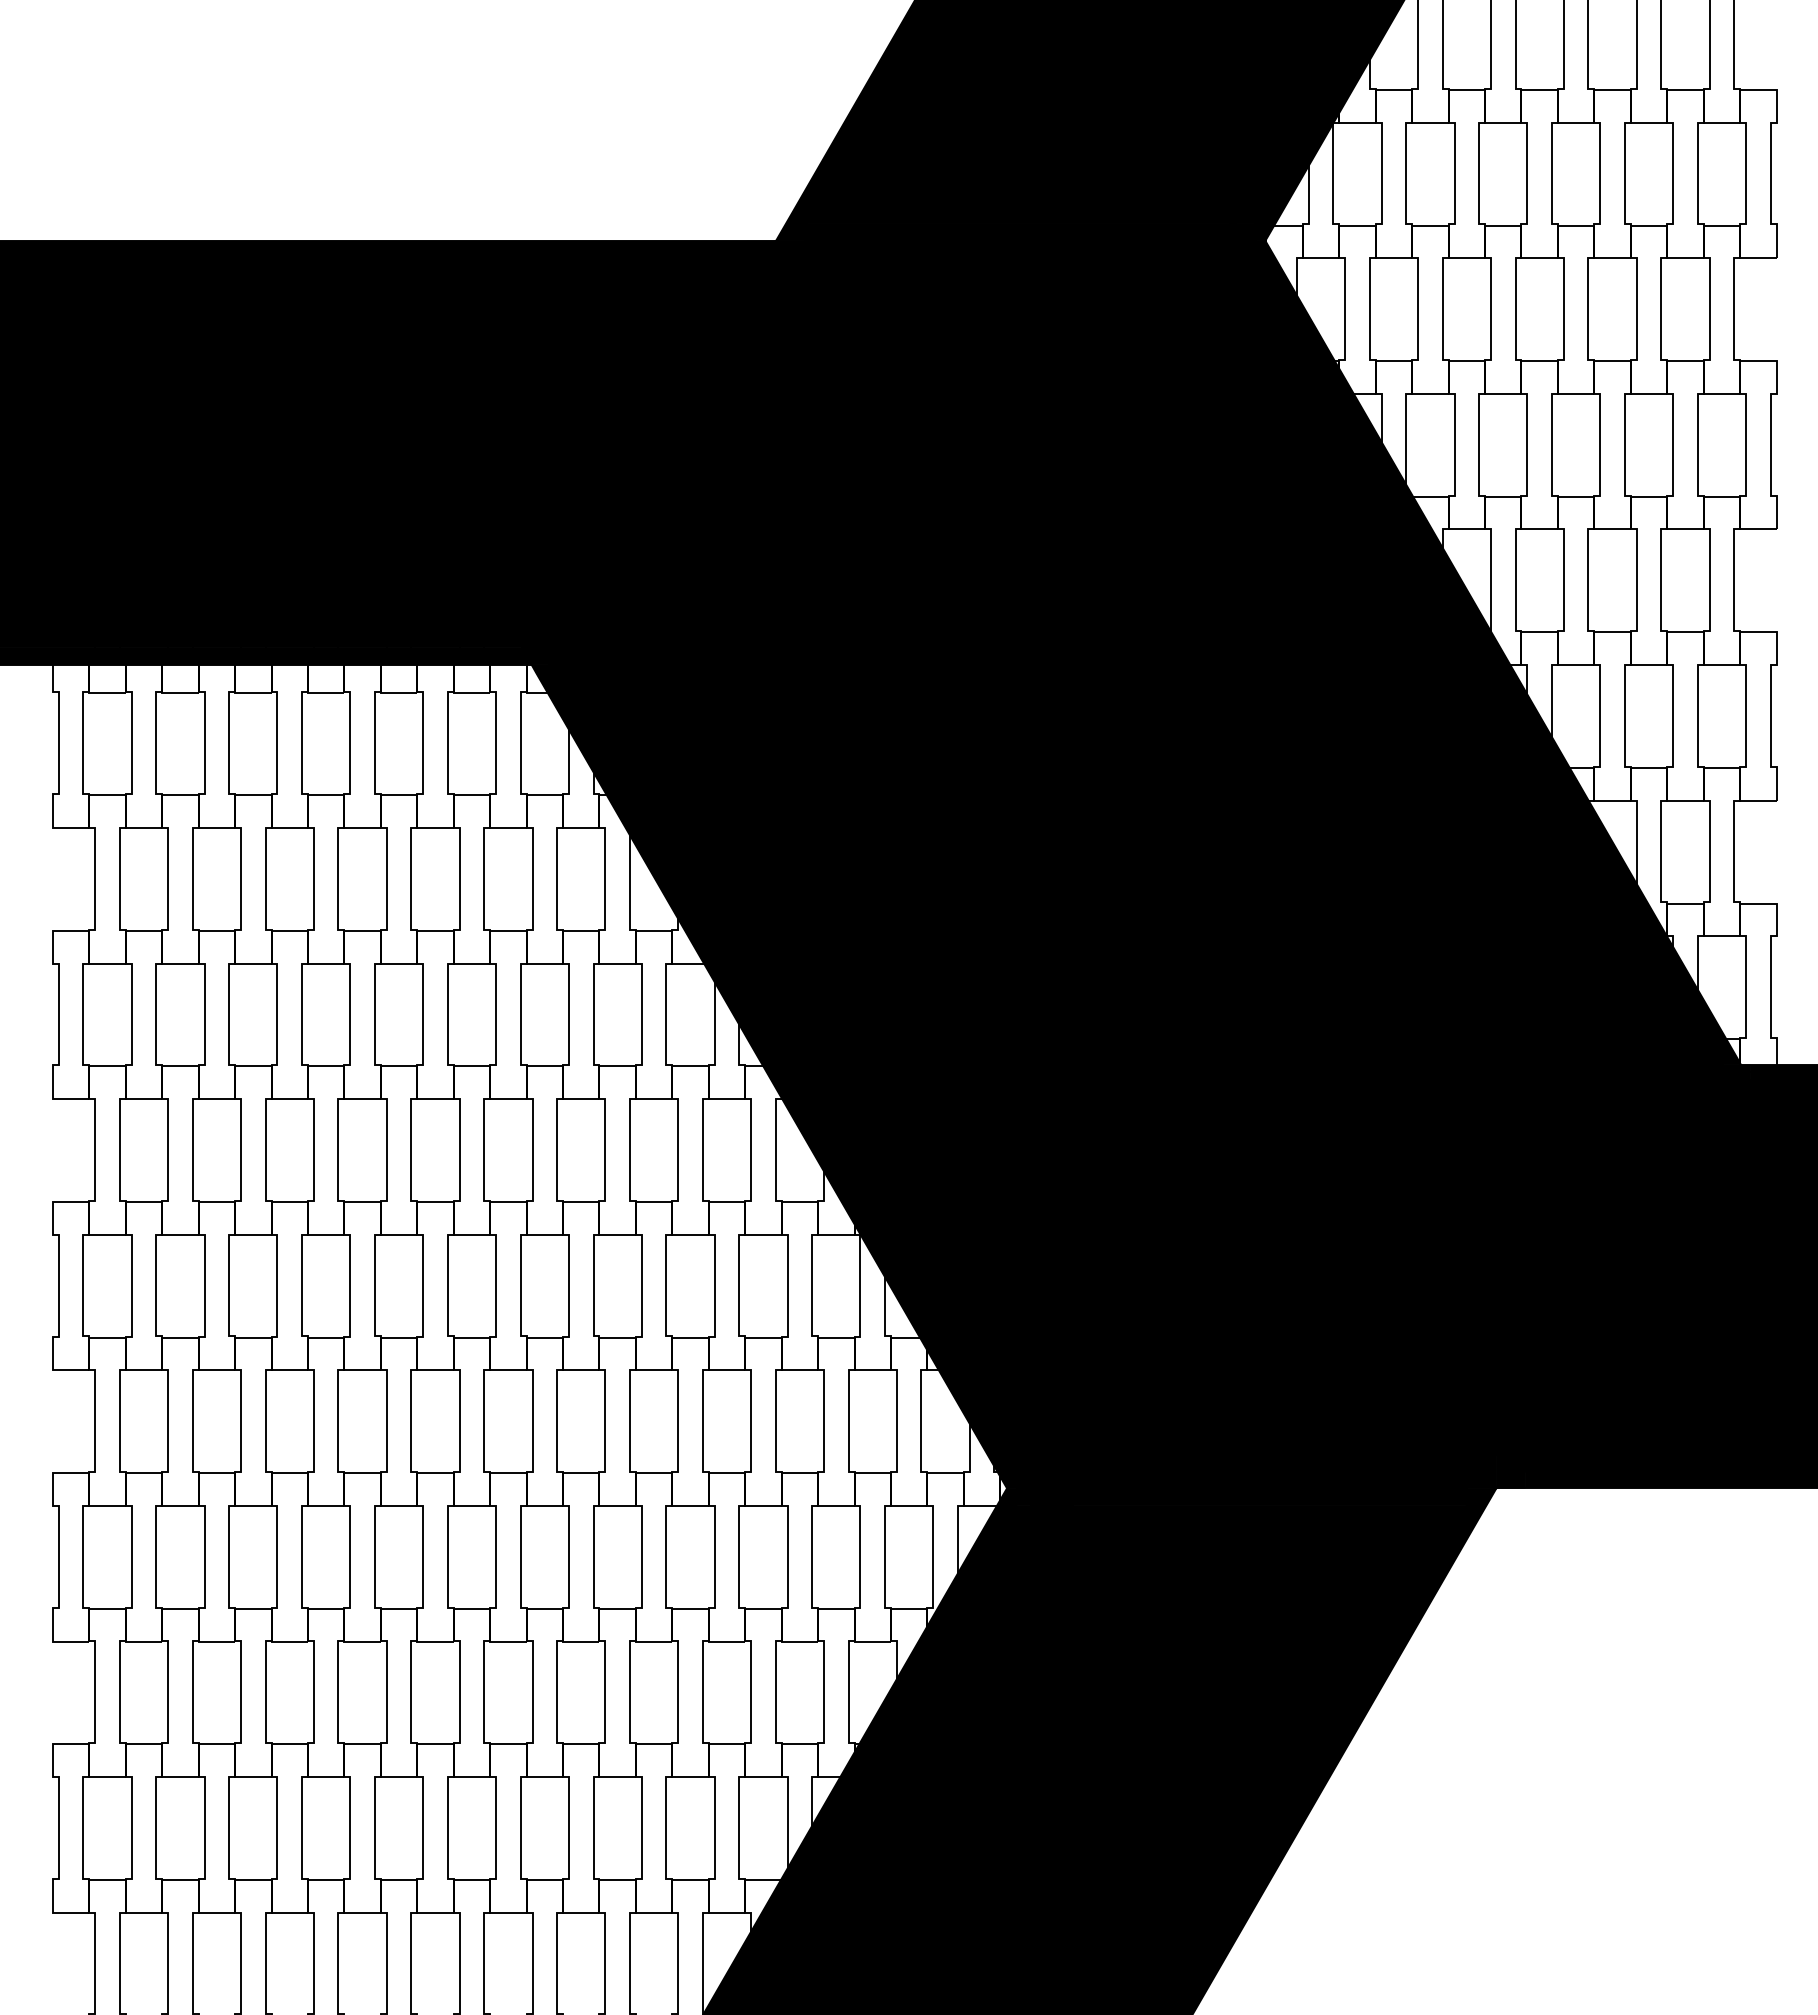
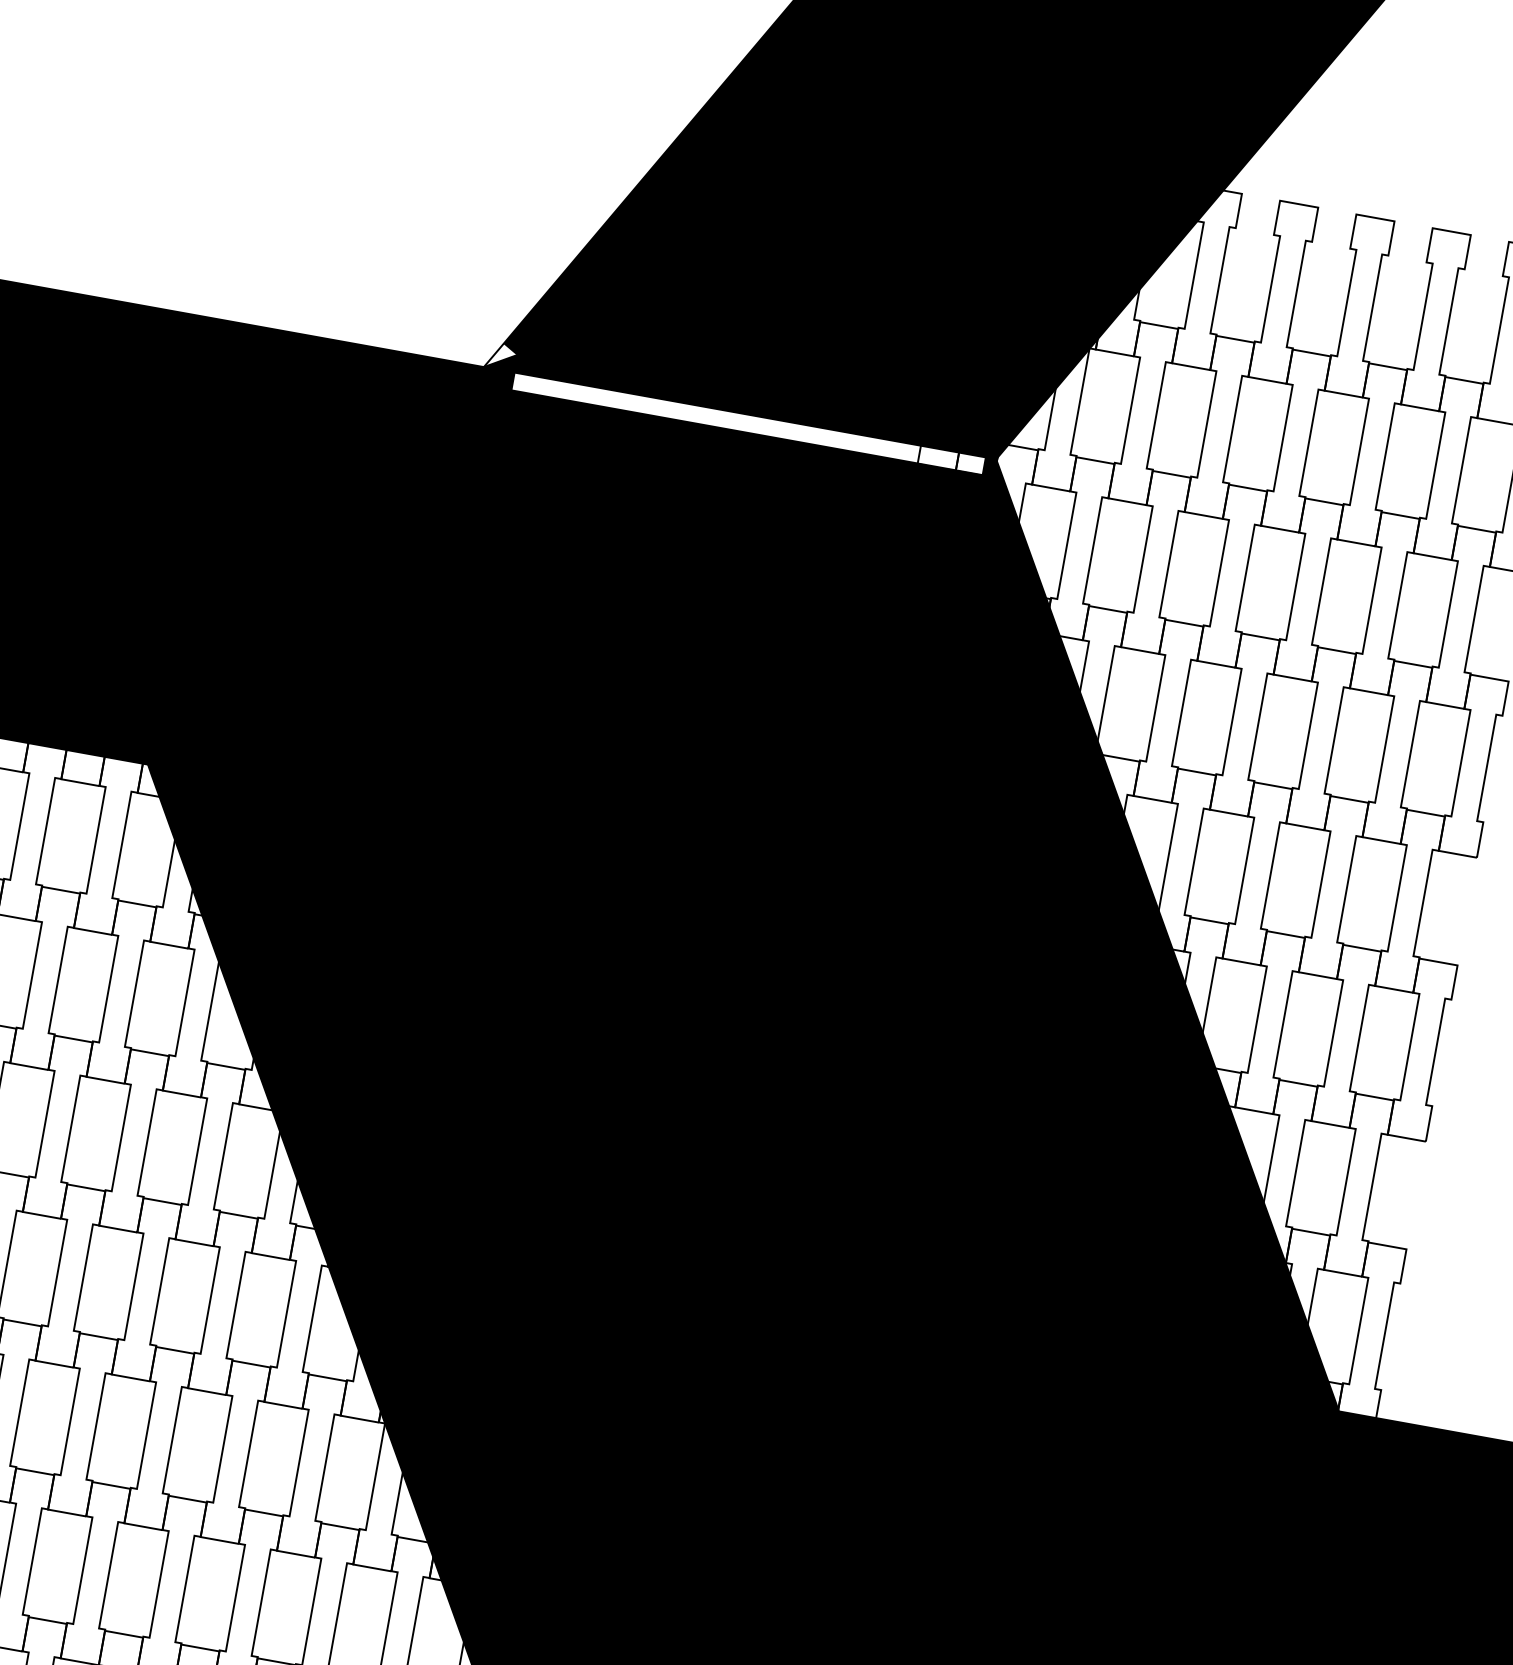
fill: (790, 227) -> (501, 355), removed
fill: (1030, 248) -> (748, 423), removed

